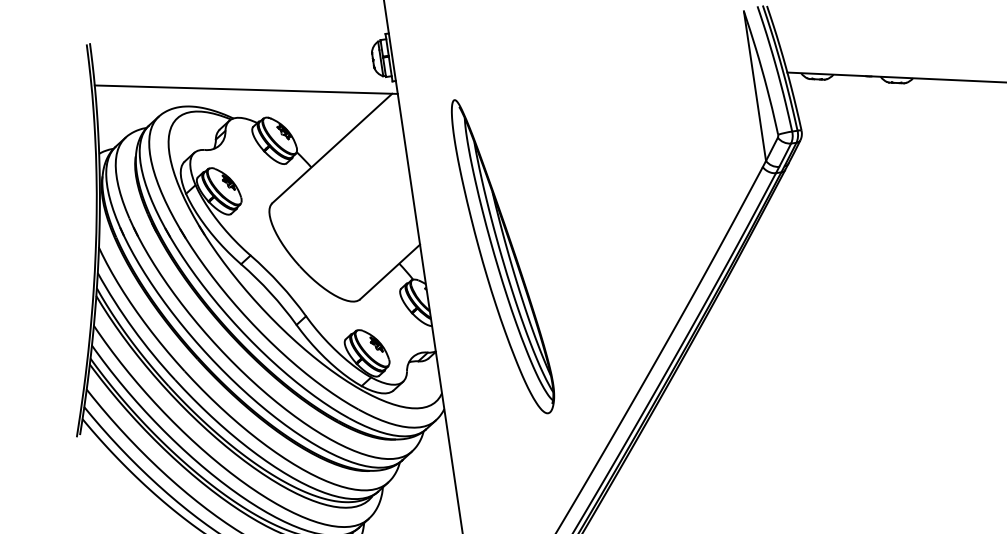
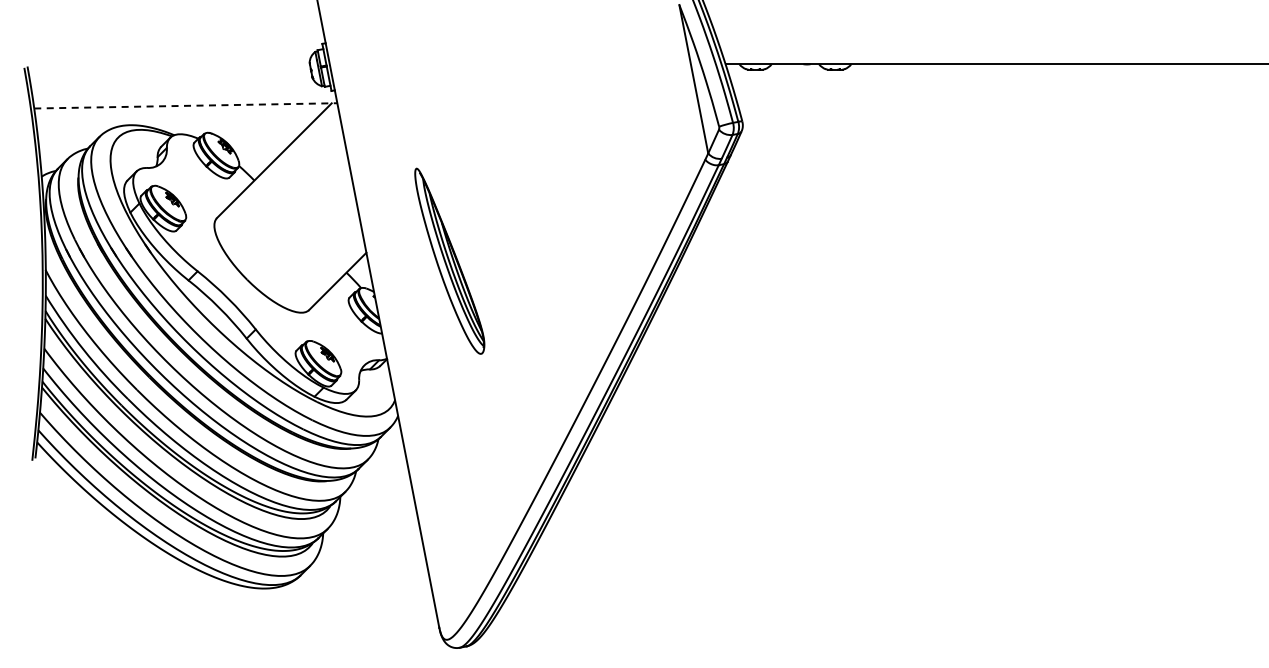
line: (246, 89) -> (185, 105), solid -> dashed
part: (502, 257) -> (449, 261), size x0.6

